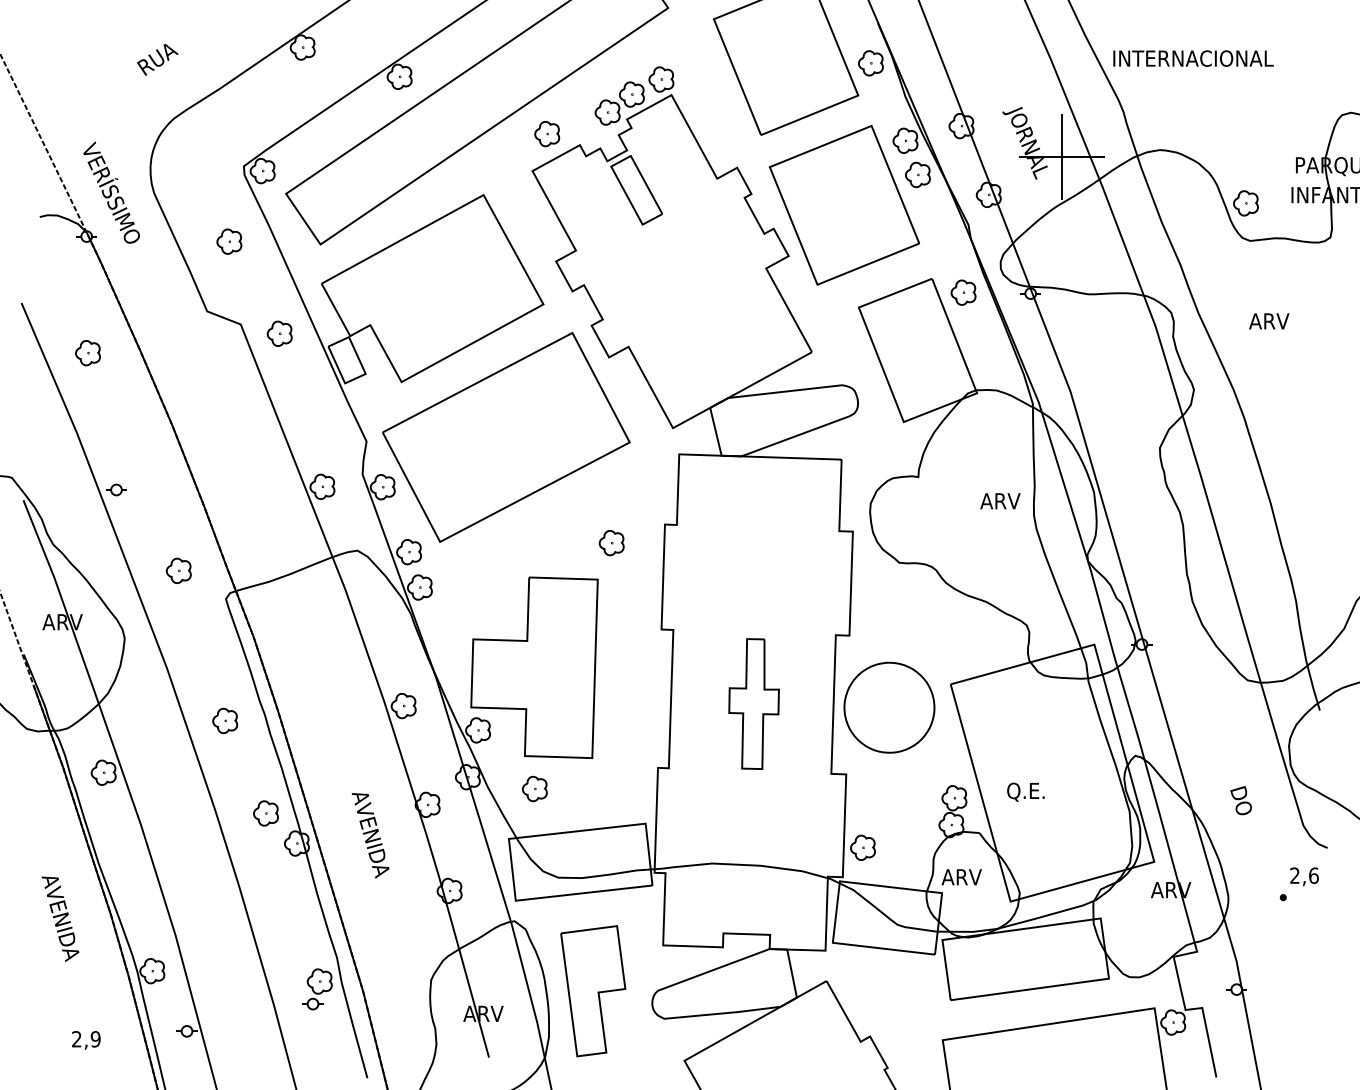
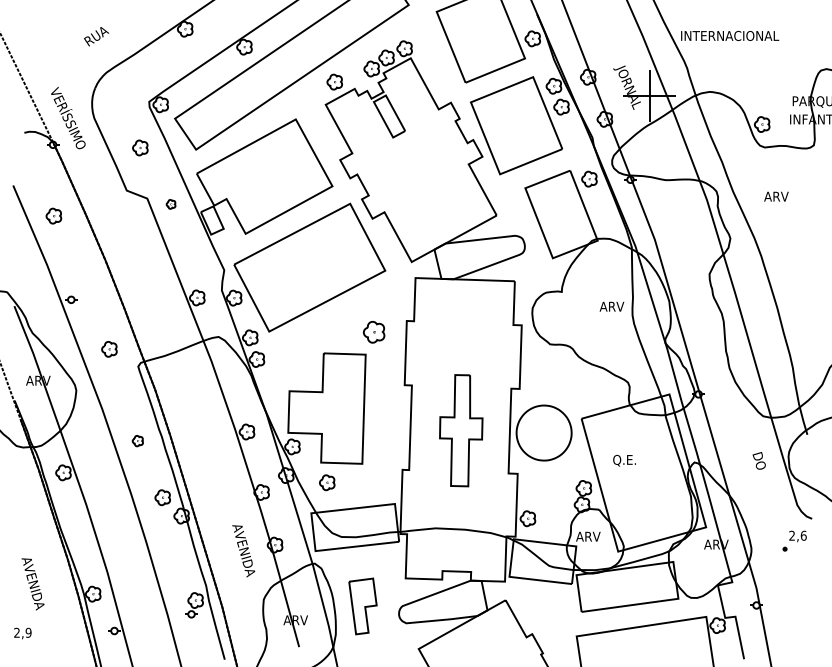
part: (278, 334) -> (170, 204), size x0.6
part: (612, 543) -> (374, 332), size x1.4
part: (754, 703) -> (461, 430), size x1.4
part: (224, 719) -> (137, 440), size x0.7
text: (1025, 791) -> (624, 460), moved
text: (1239, 800) -> (758, 460), moved
text: (370, 835) -> (243, 551), moved
text: (59, 919) -> (32, 584), moved
part: (592, 991) -> (362, 606), size x0.7
text: (85, 1040) -> (22, 633), moved

